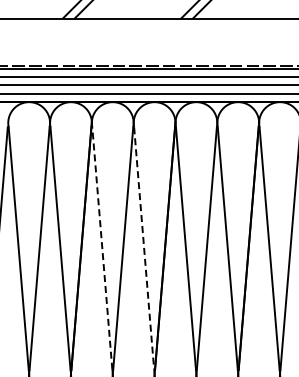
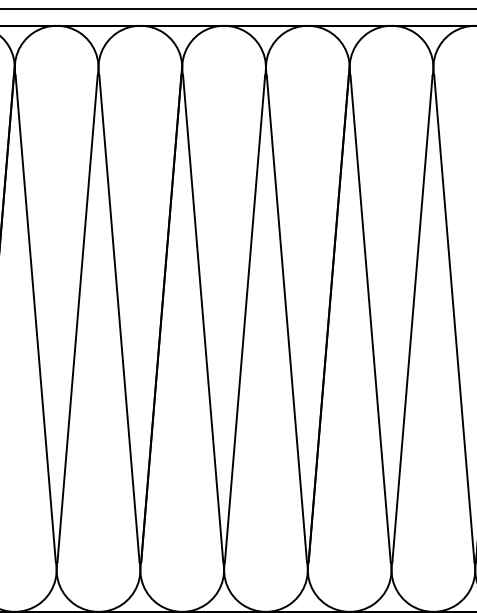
line: (102, 248) -> (36, 318), dashed -> solid
line: (144, 248) -> (120, 318), dashed -> solid

